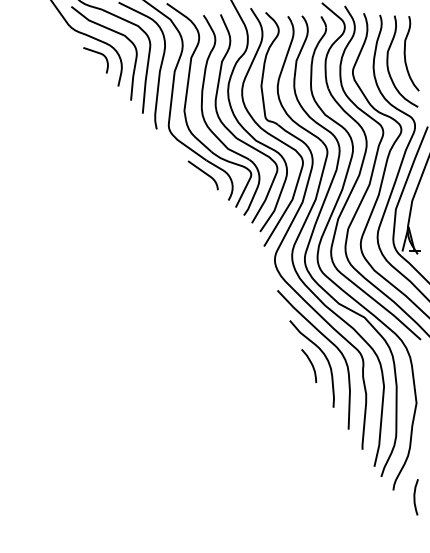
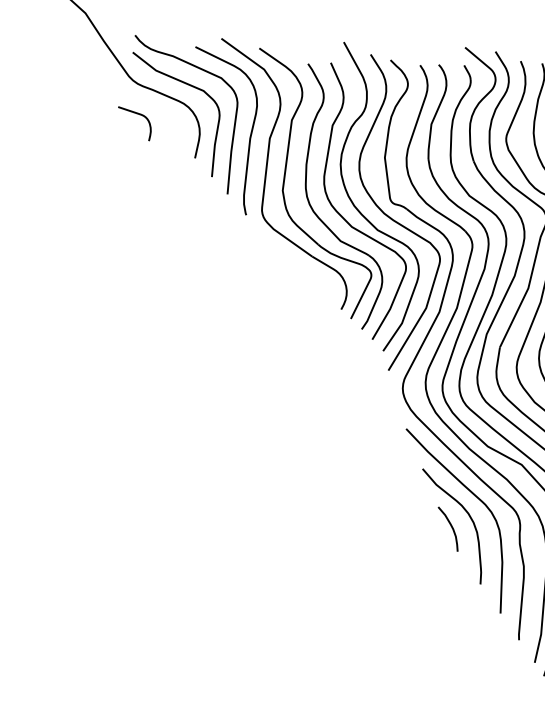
curve: (96, 53) -> (135, 114), moved
curve: (203, 173) -> (308, 273), removed

